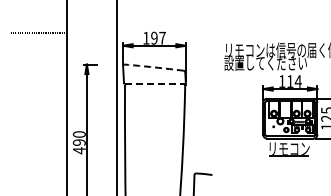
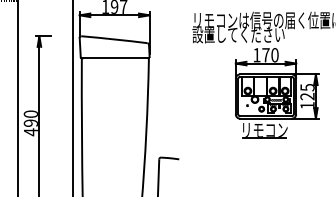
arc: (154, 67) -> (114, 39), dashed -> solid
text: (294, 81) -> (270, 55), 114 -> 170
line: (155, 83) -> (115, 57), dashed -> solid

